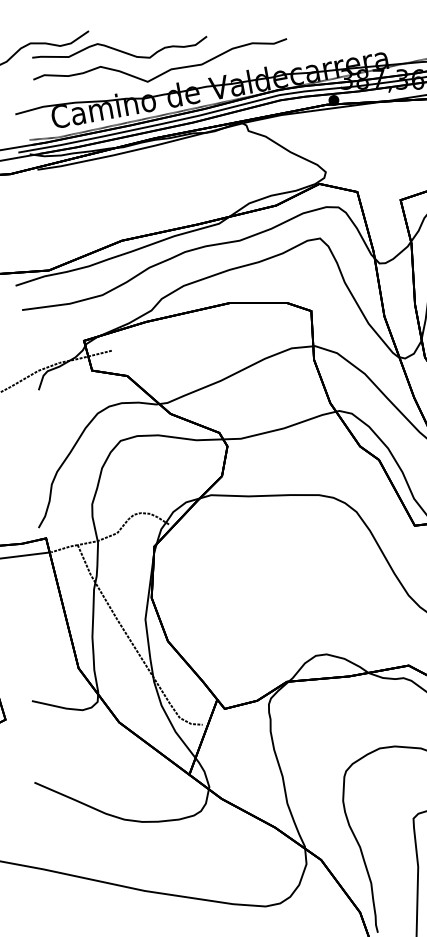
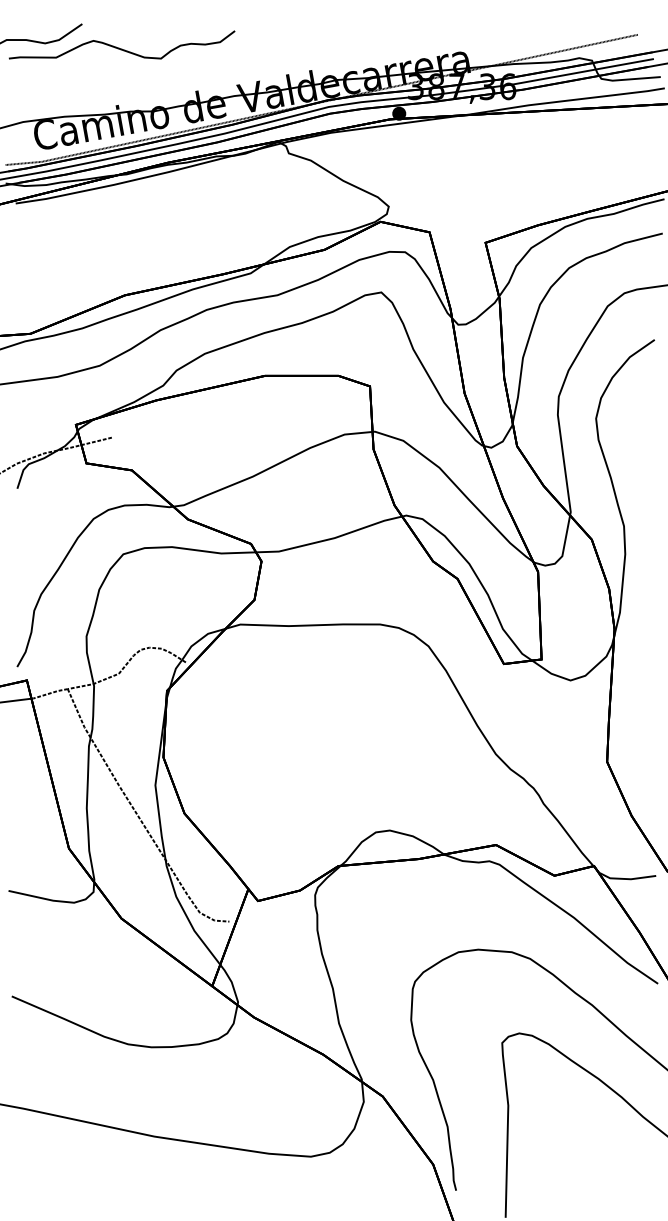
curve: (166, 70) -> (182, 75), removed

